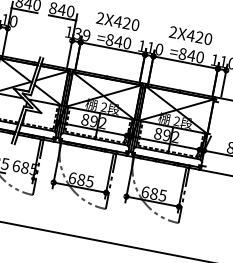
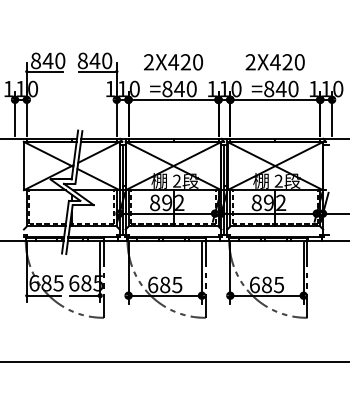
text: (82, 34) -> (128, 88), 139 -> 110
line: (22, 176) -> (85, 295), added

